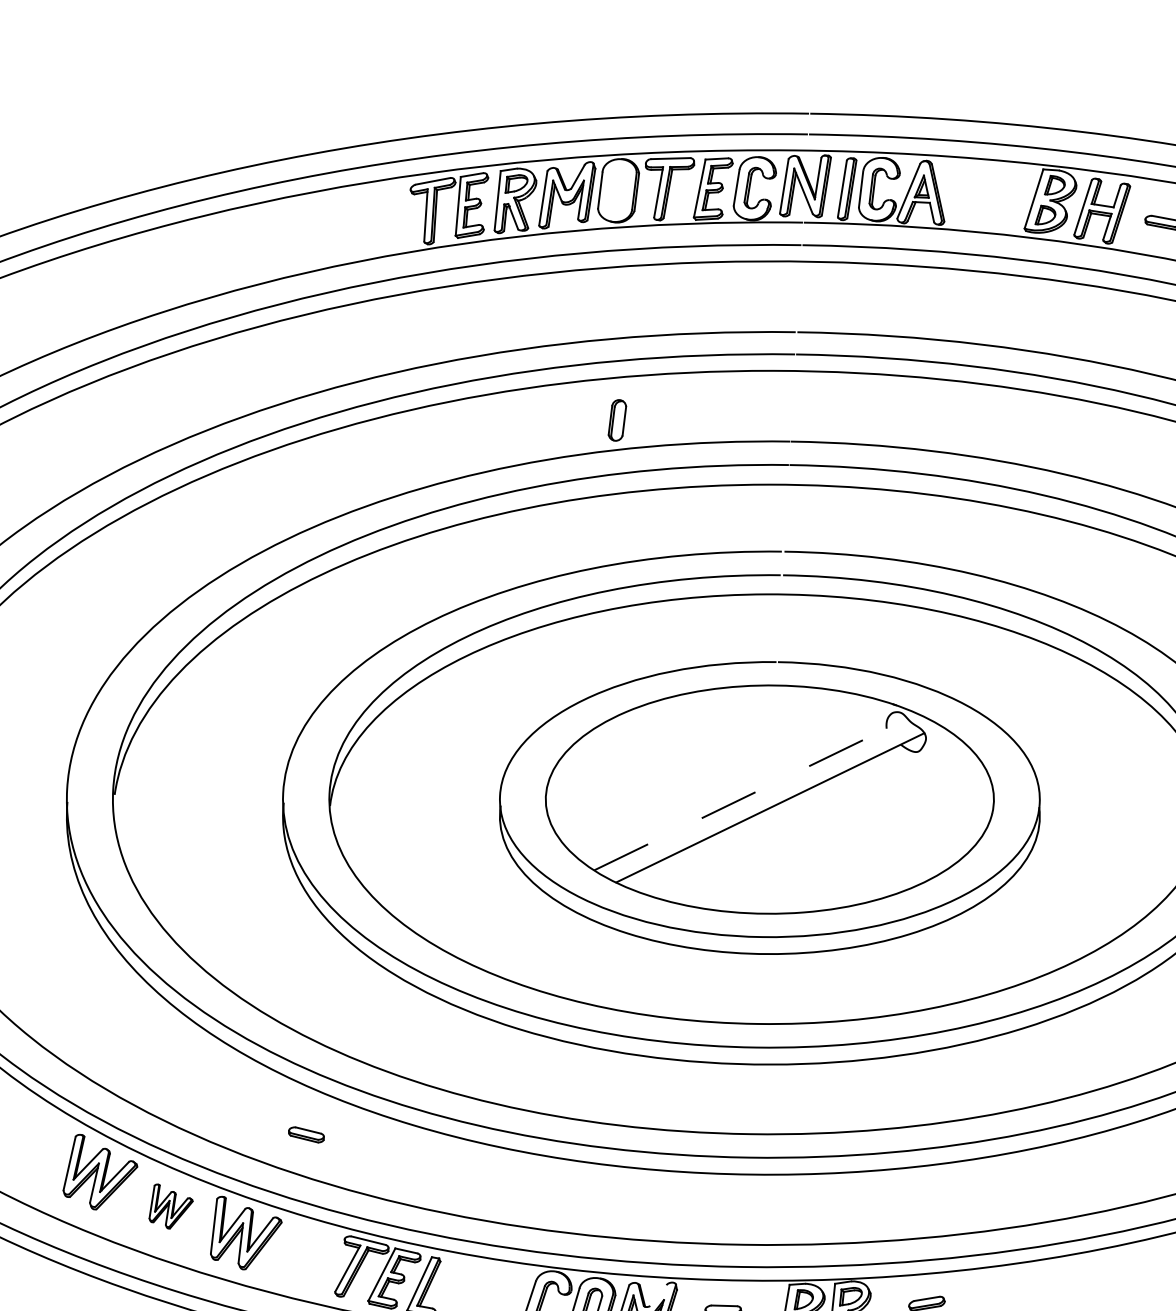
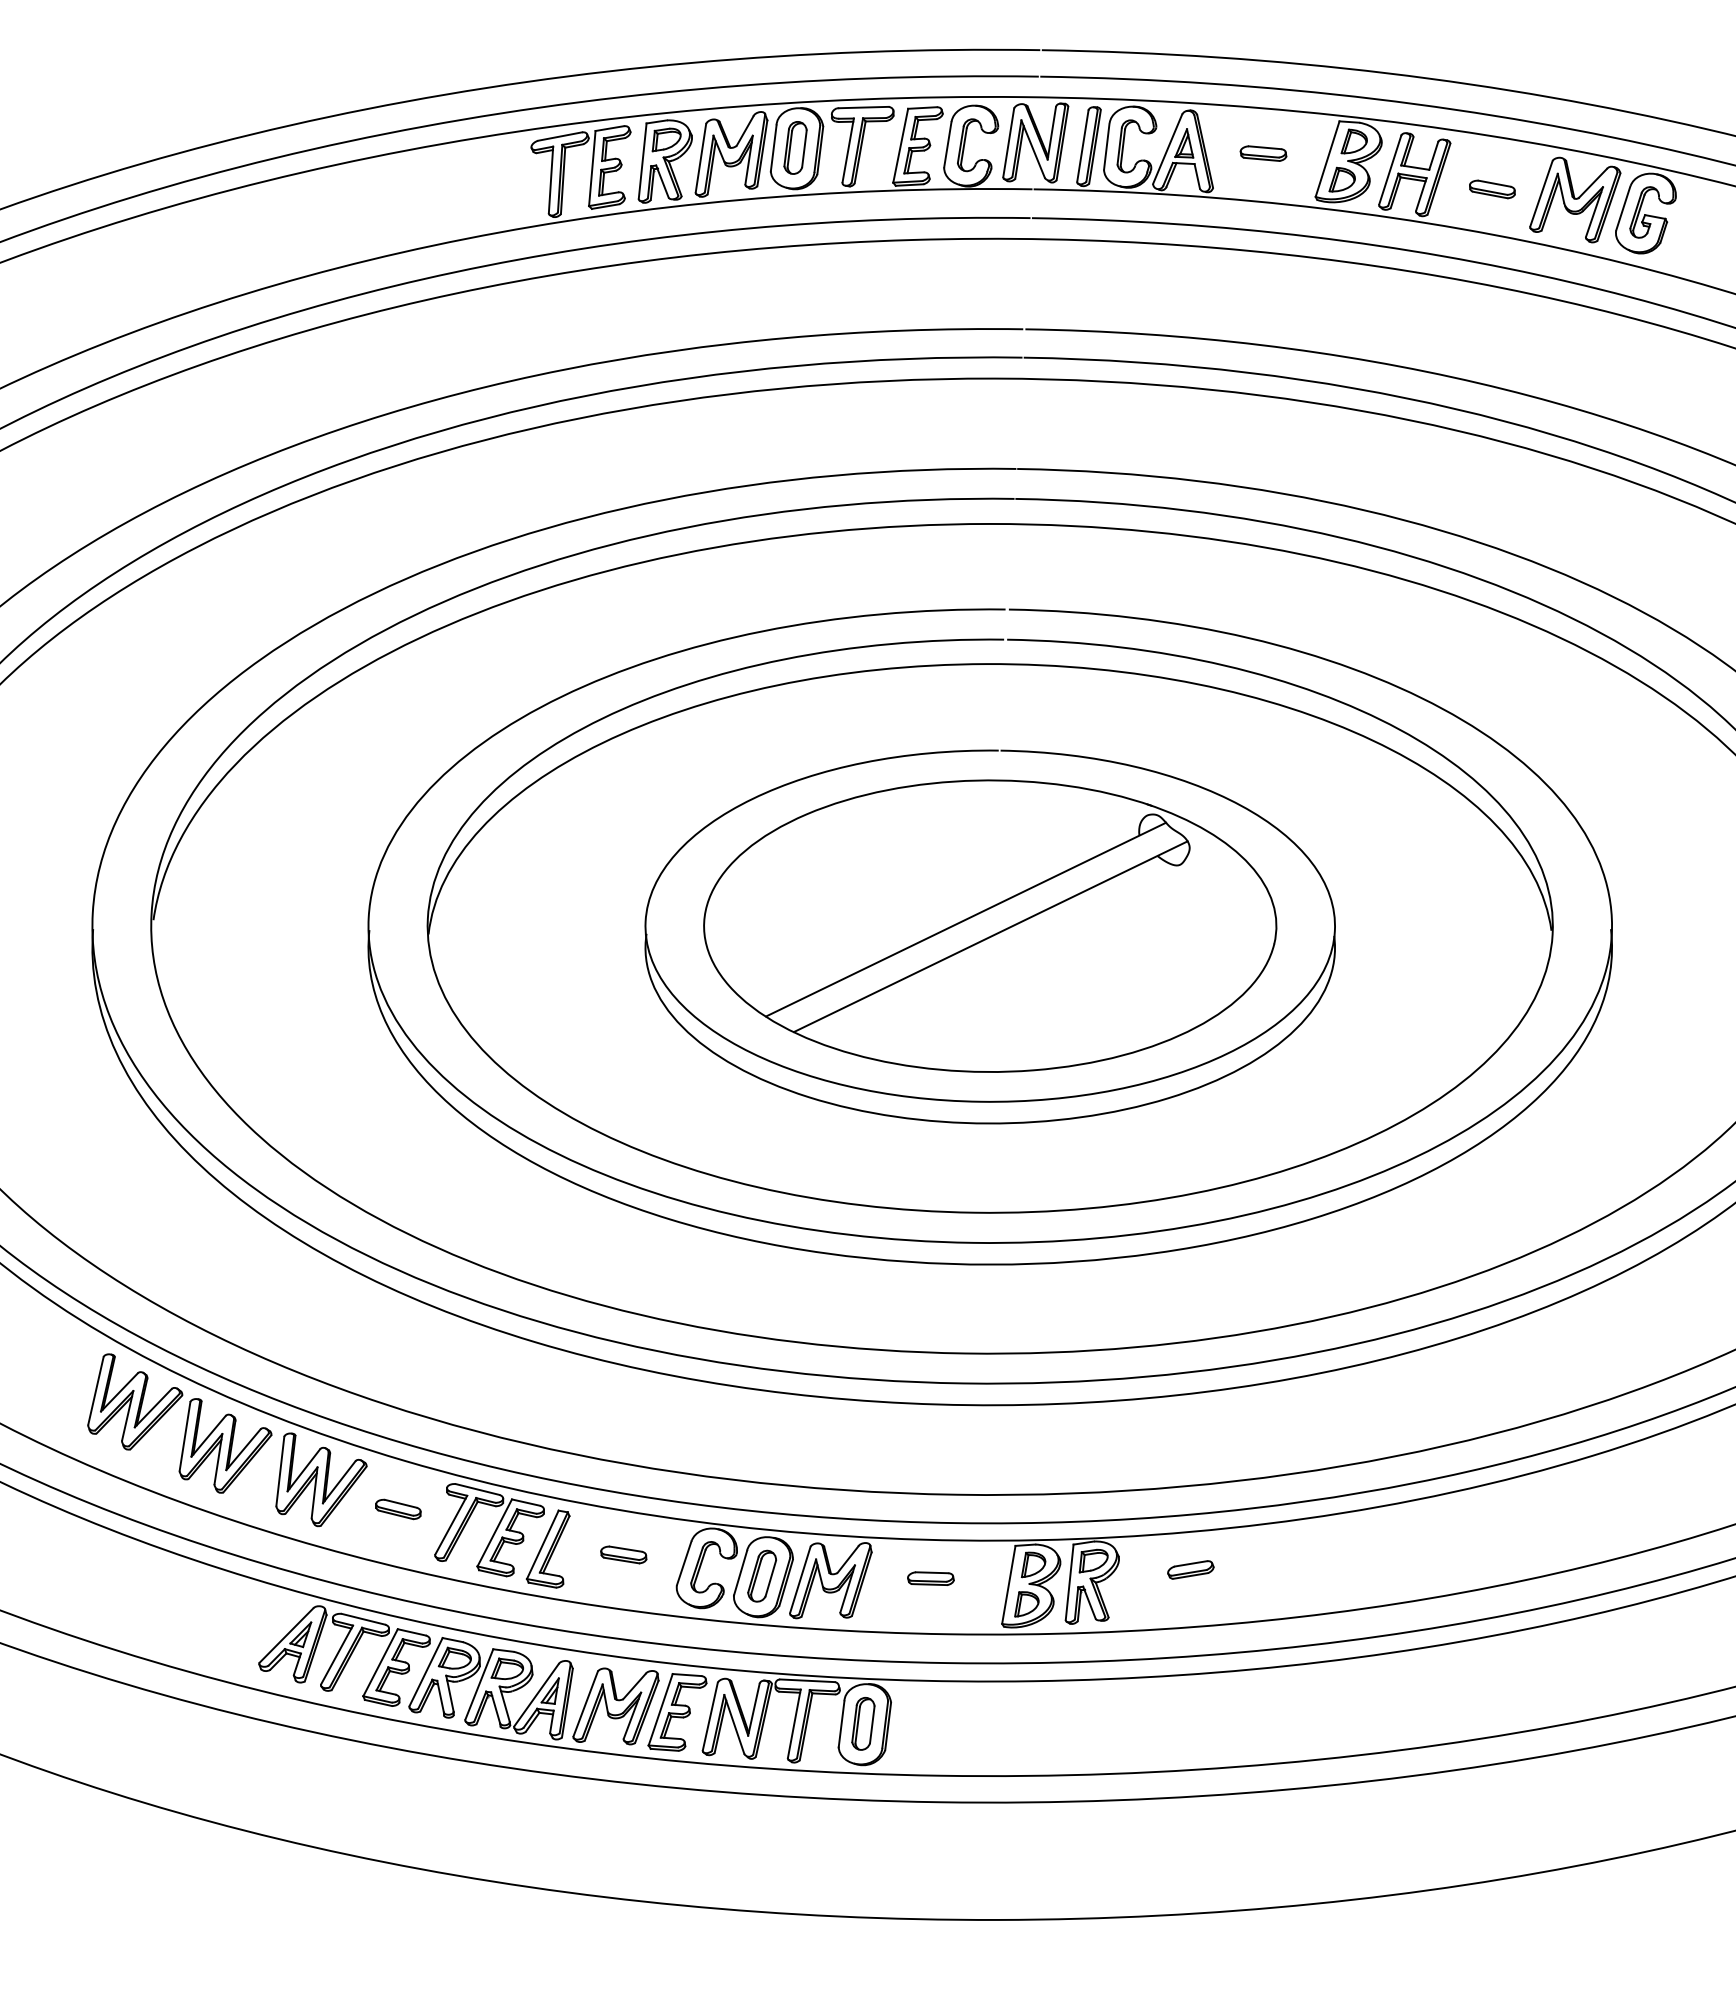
part: (983, 194) -> (1263, 153), added
part: (617, 420) -> (795, 147), moved
line: (751, 794) -> (966, 919), dashed -> solid
part: (306, 1134) -> (398, 1509), moved
part: (171, 1206) -> (225, 1445), size x1.67
part: (482, 1291) -> (623, 1554), added
line: (658, 1295) -> (847, 1559), added

